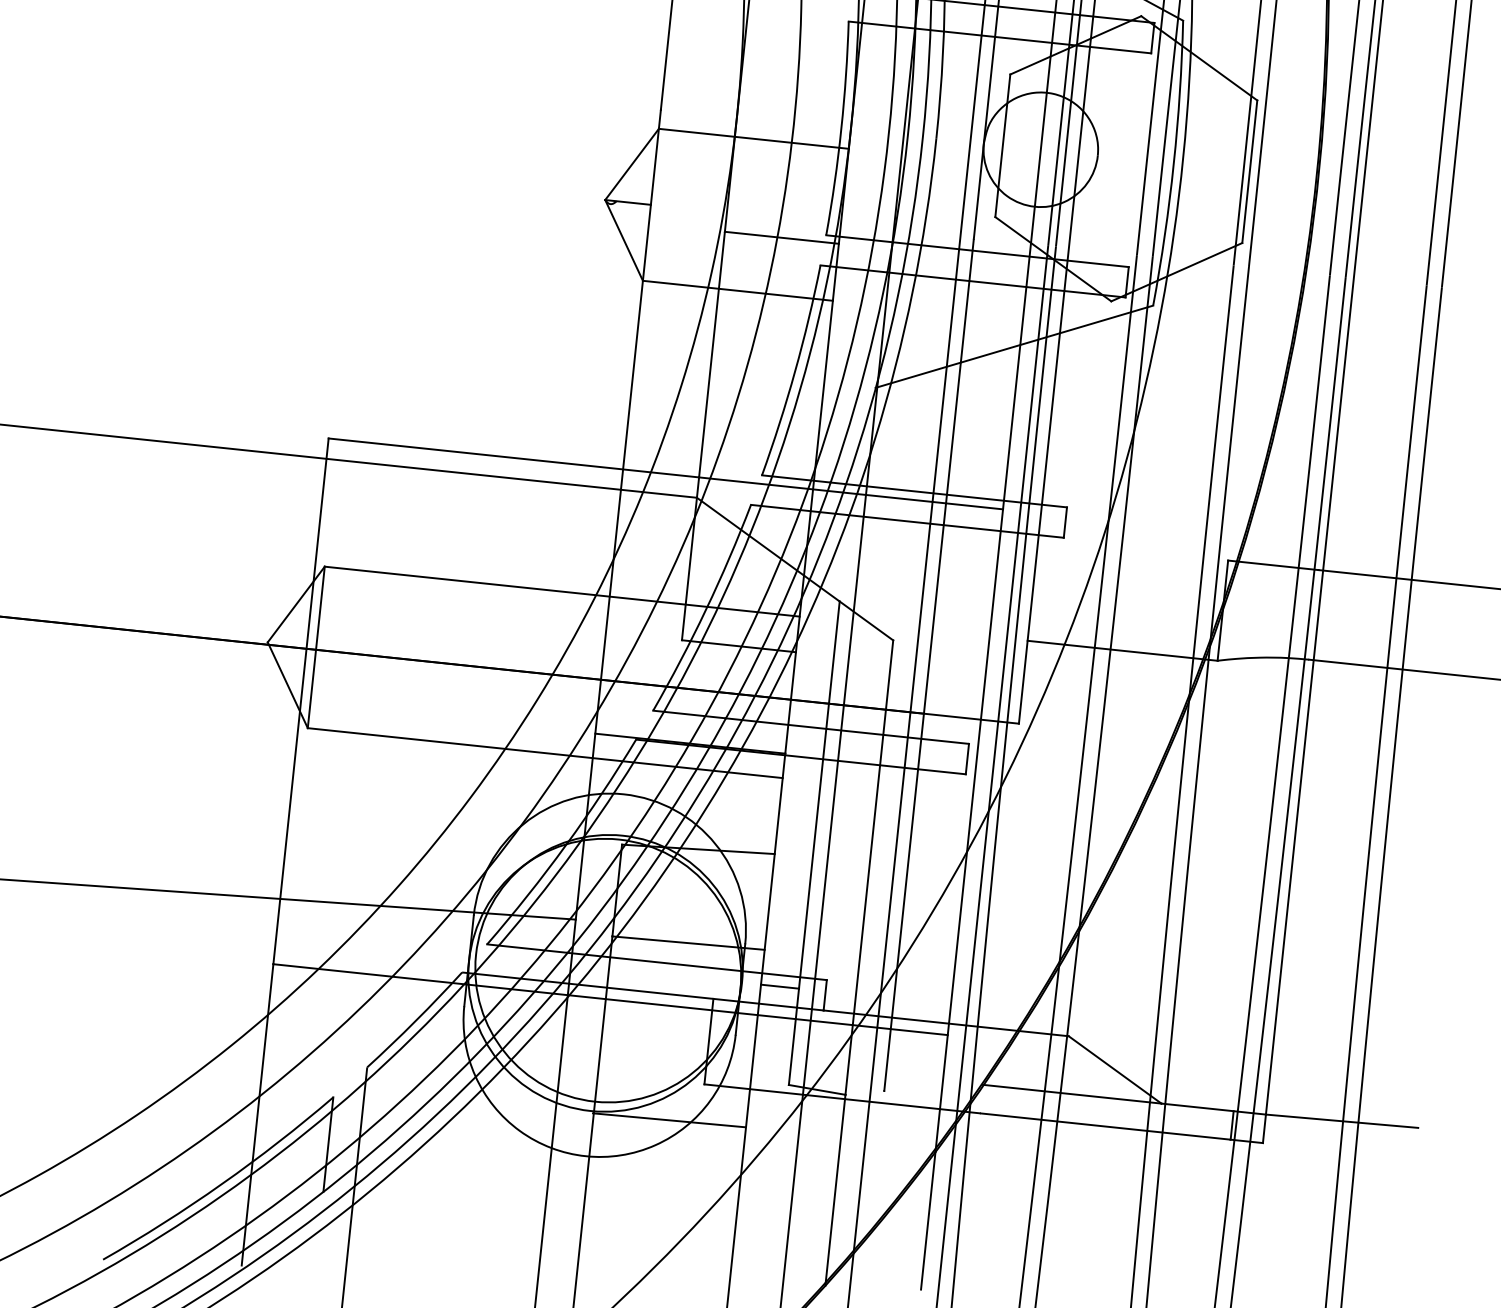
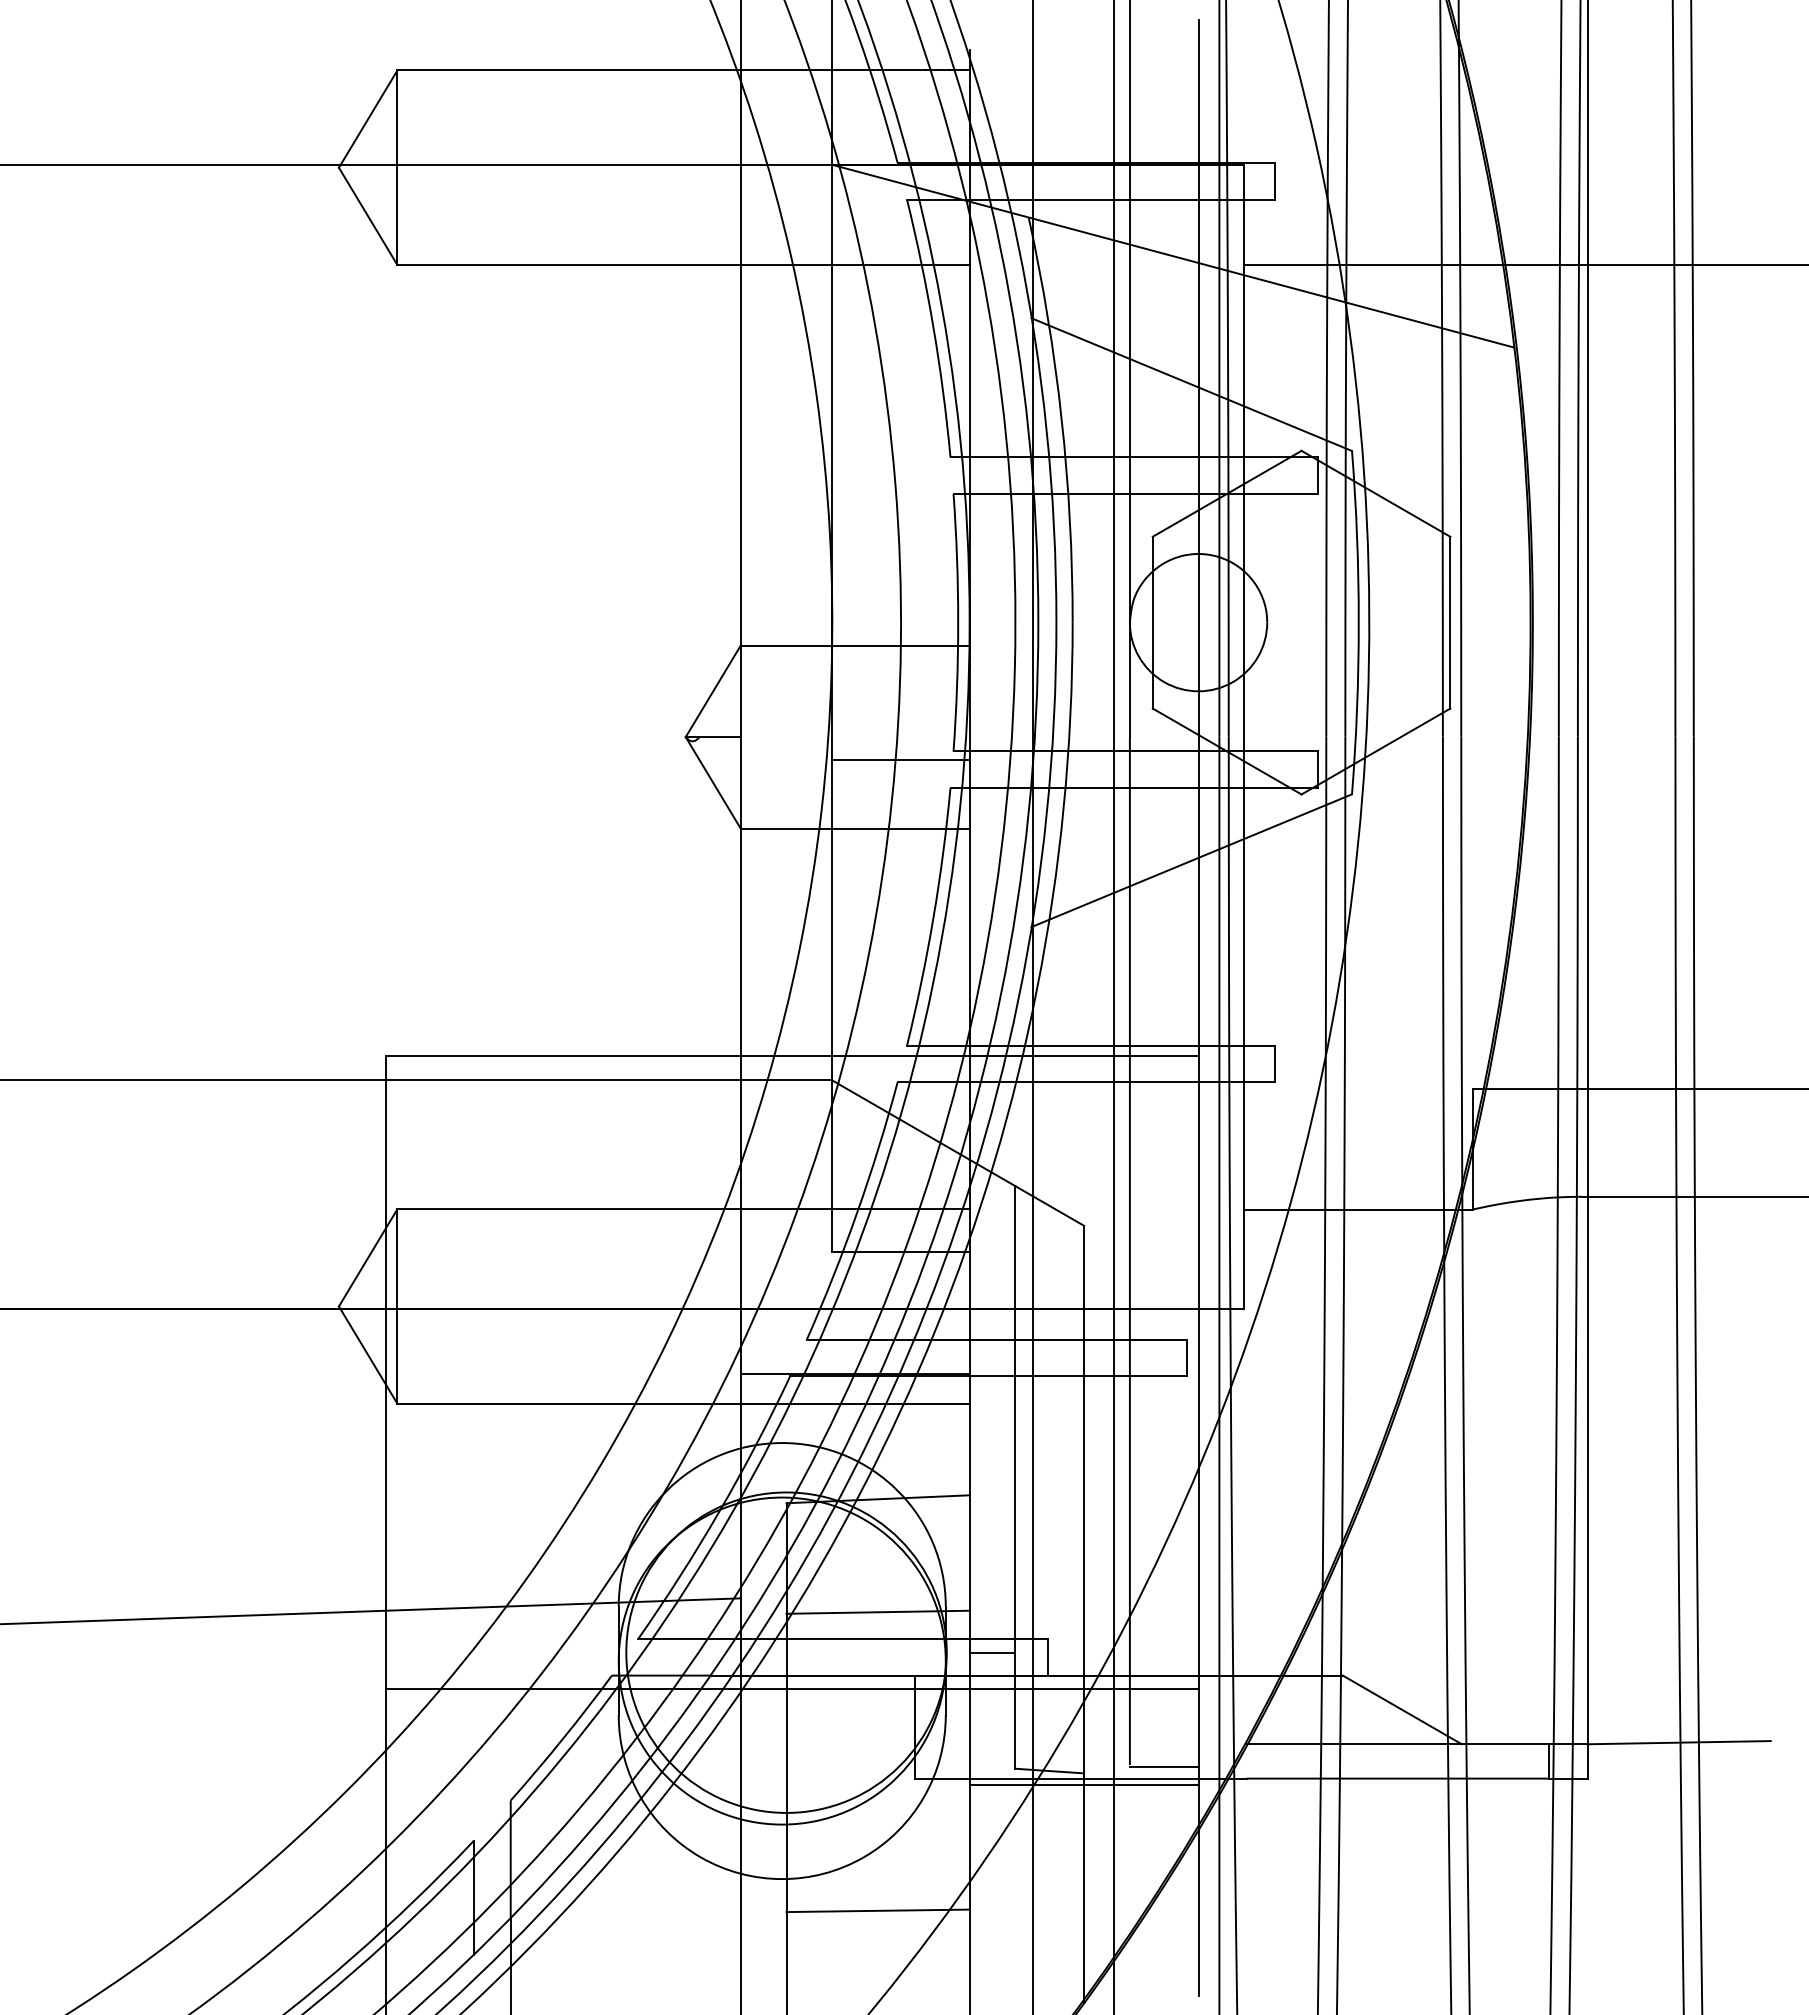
line: (911, 1096) -> (1163, 1767), added
line: (843, 1103) -> (1083, 1784), added
line: (668, 1119) -> (877, 1910), moved

